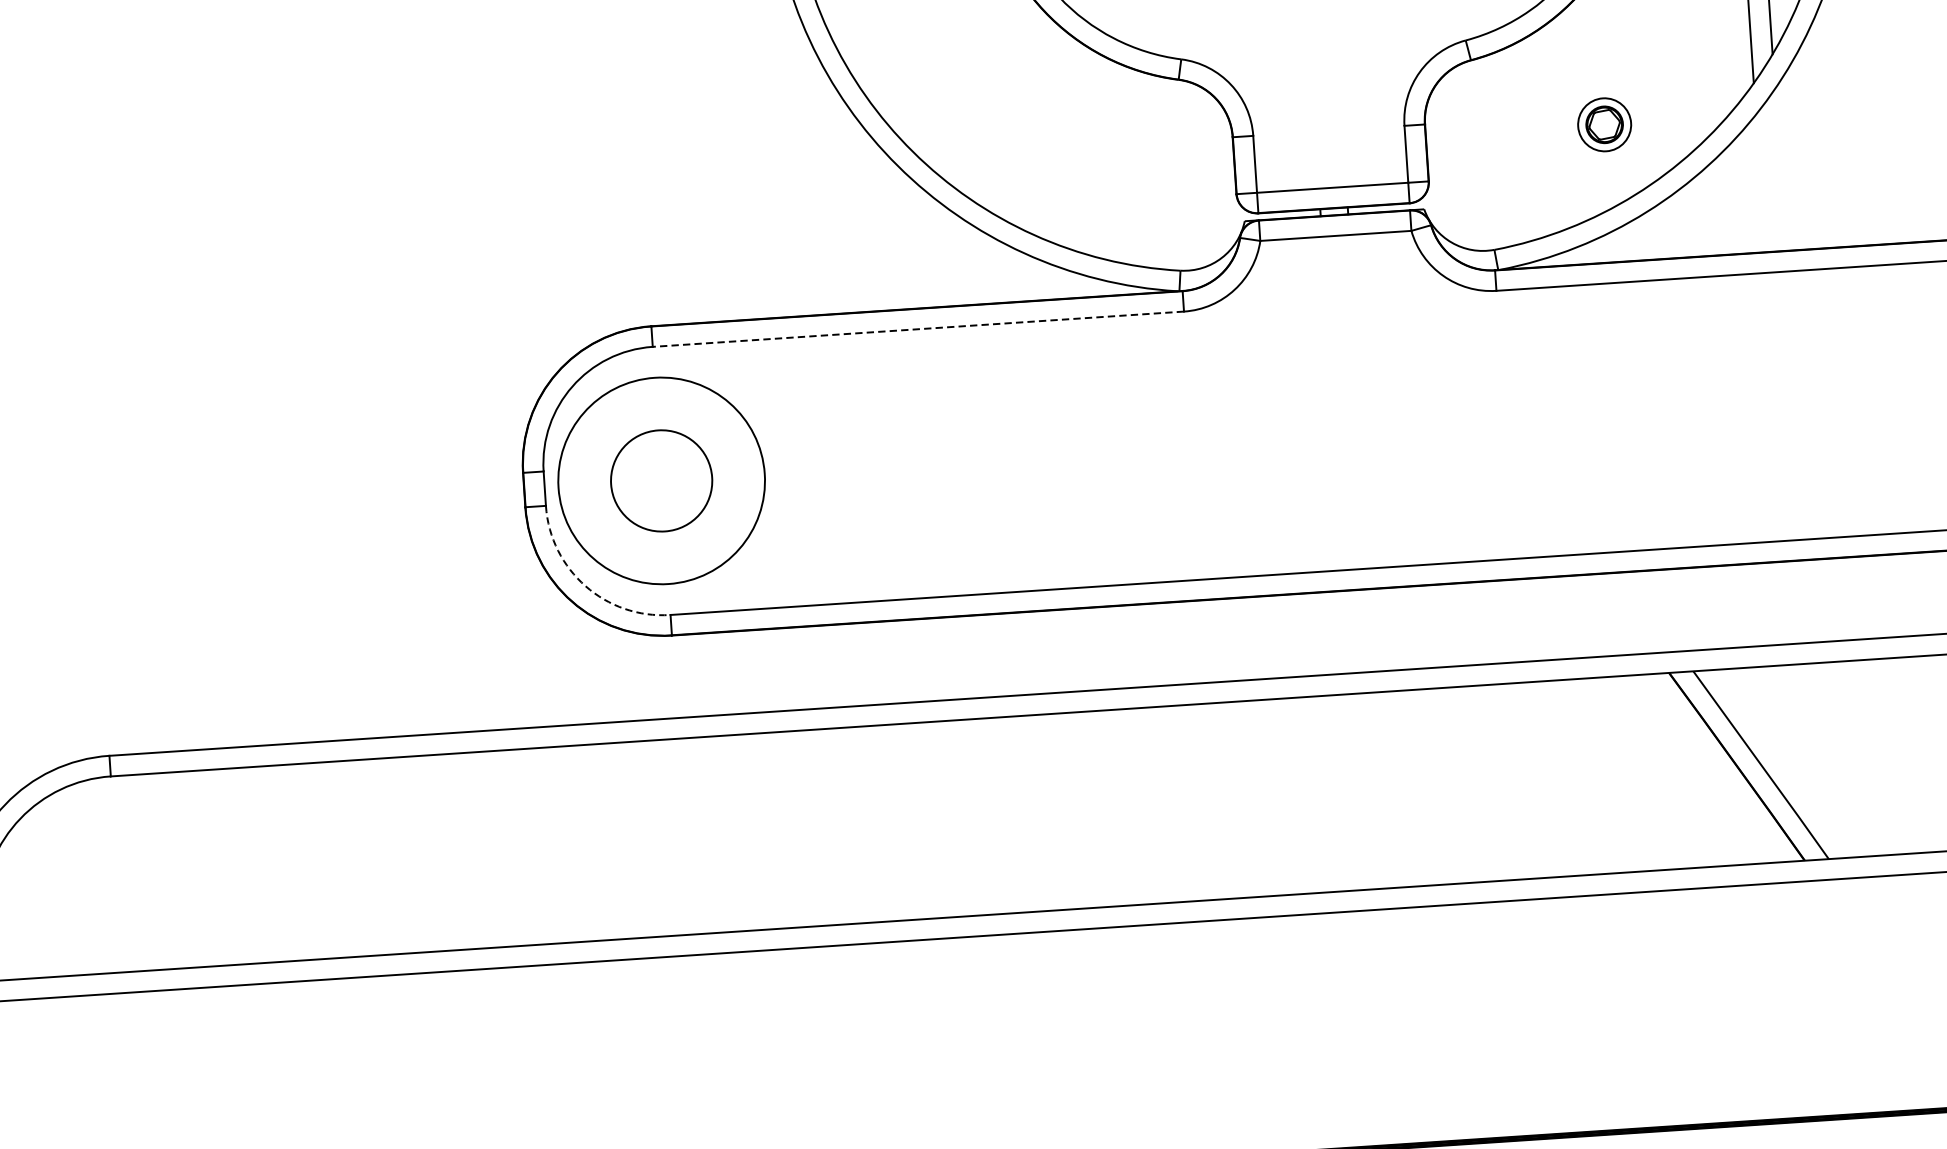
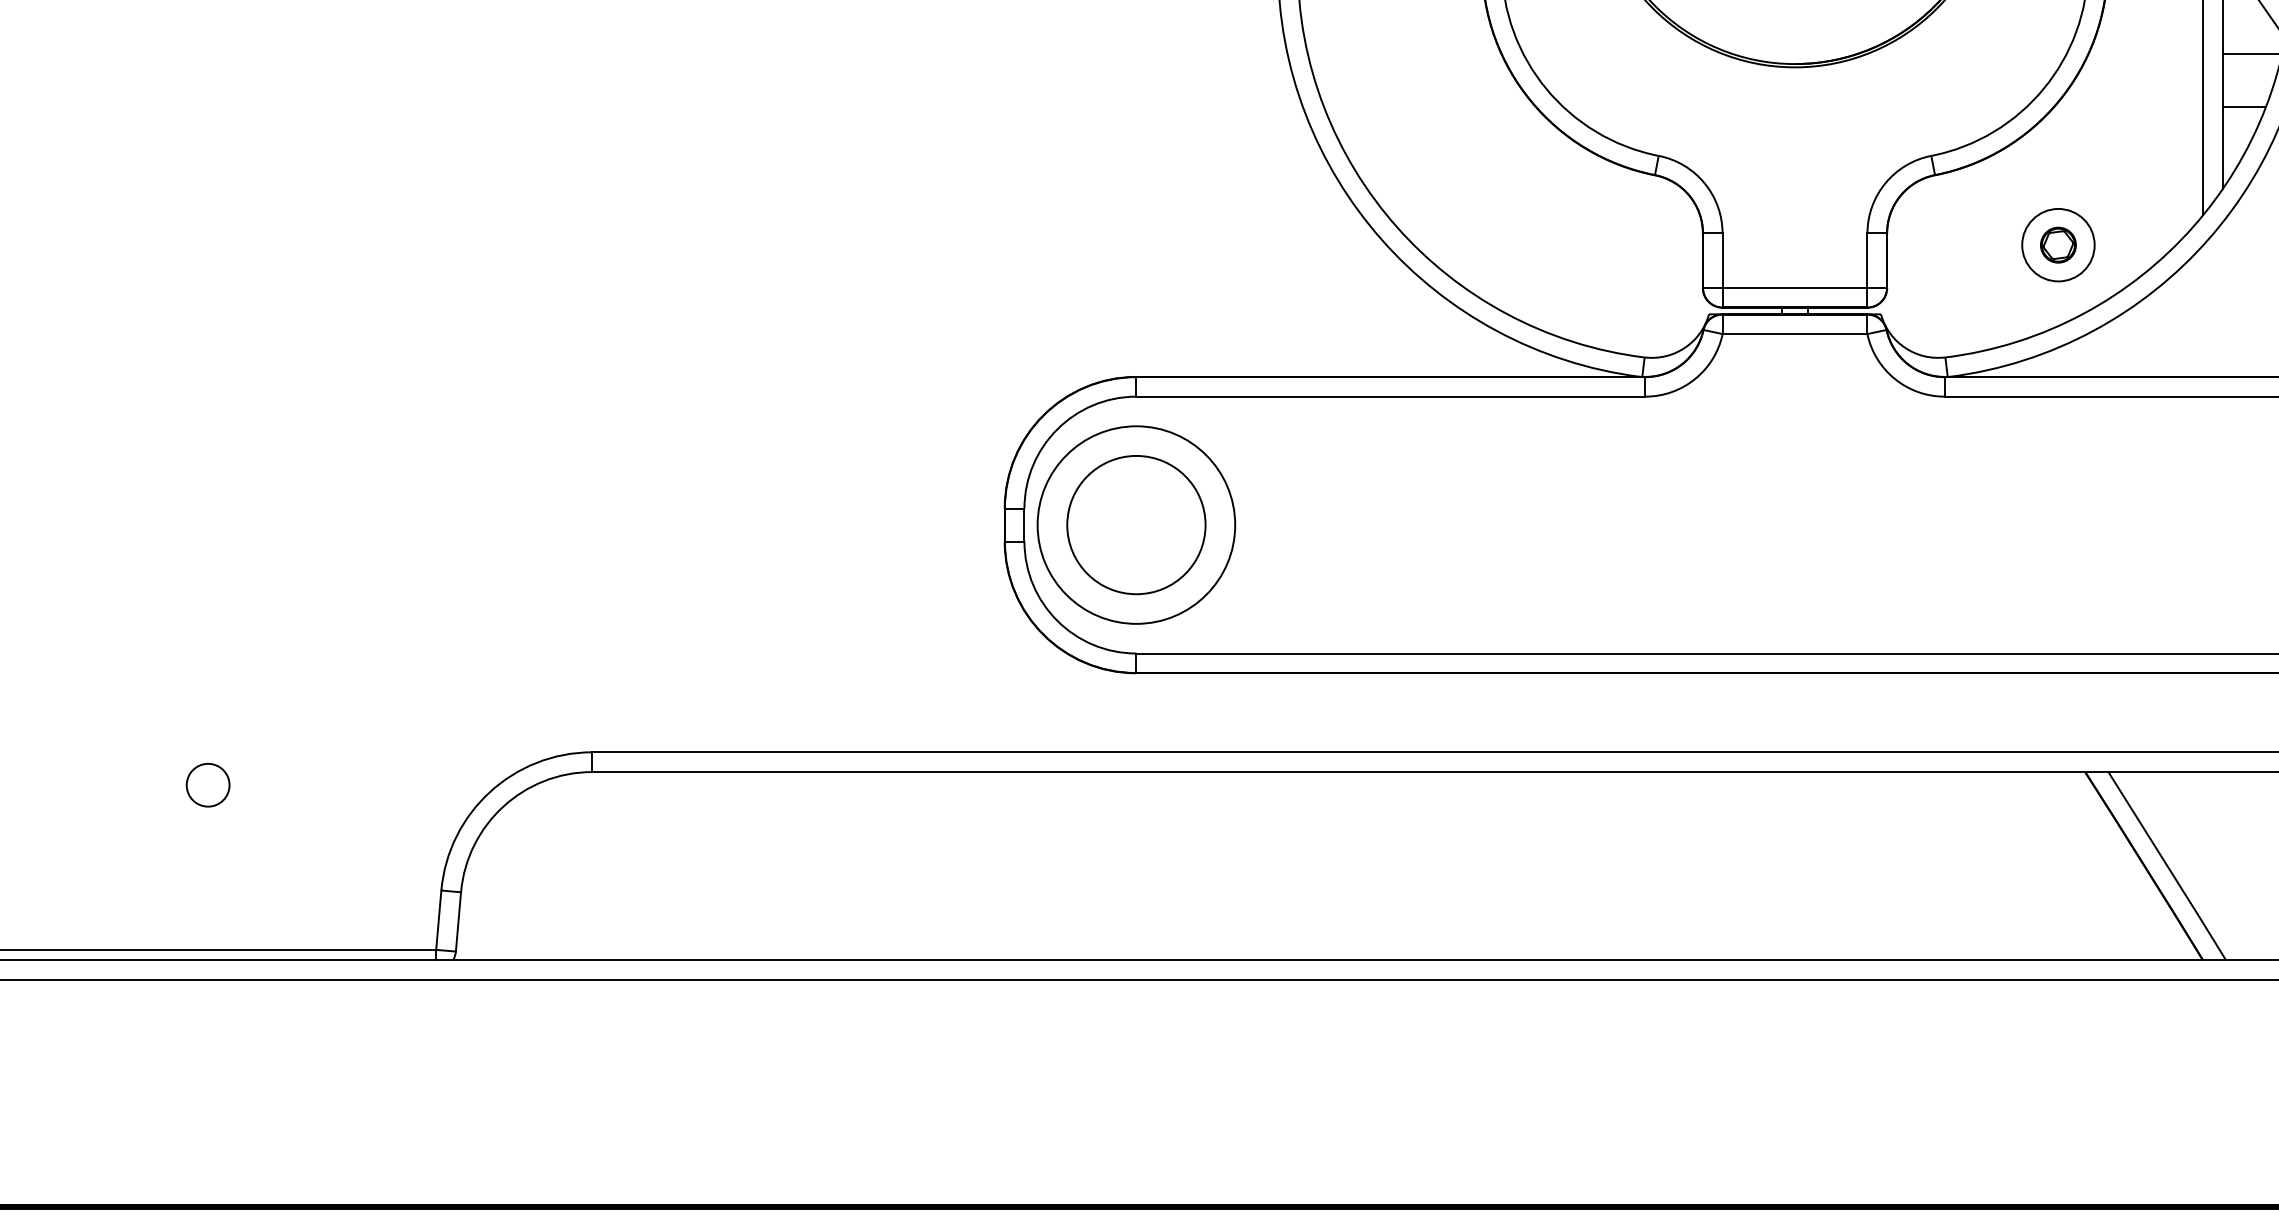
circle: (1604, 124) -> (2058, 244), size x1.43
line: (917, 329) -> (1390, 396), dashed -> solid
circle: (661, 480) -> (1136, 524), size x1.43
arc: (585, 585) -> (1057, 620), dashed -> solid

